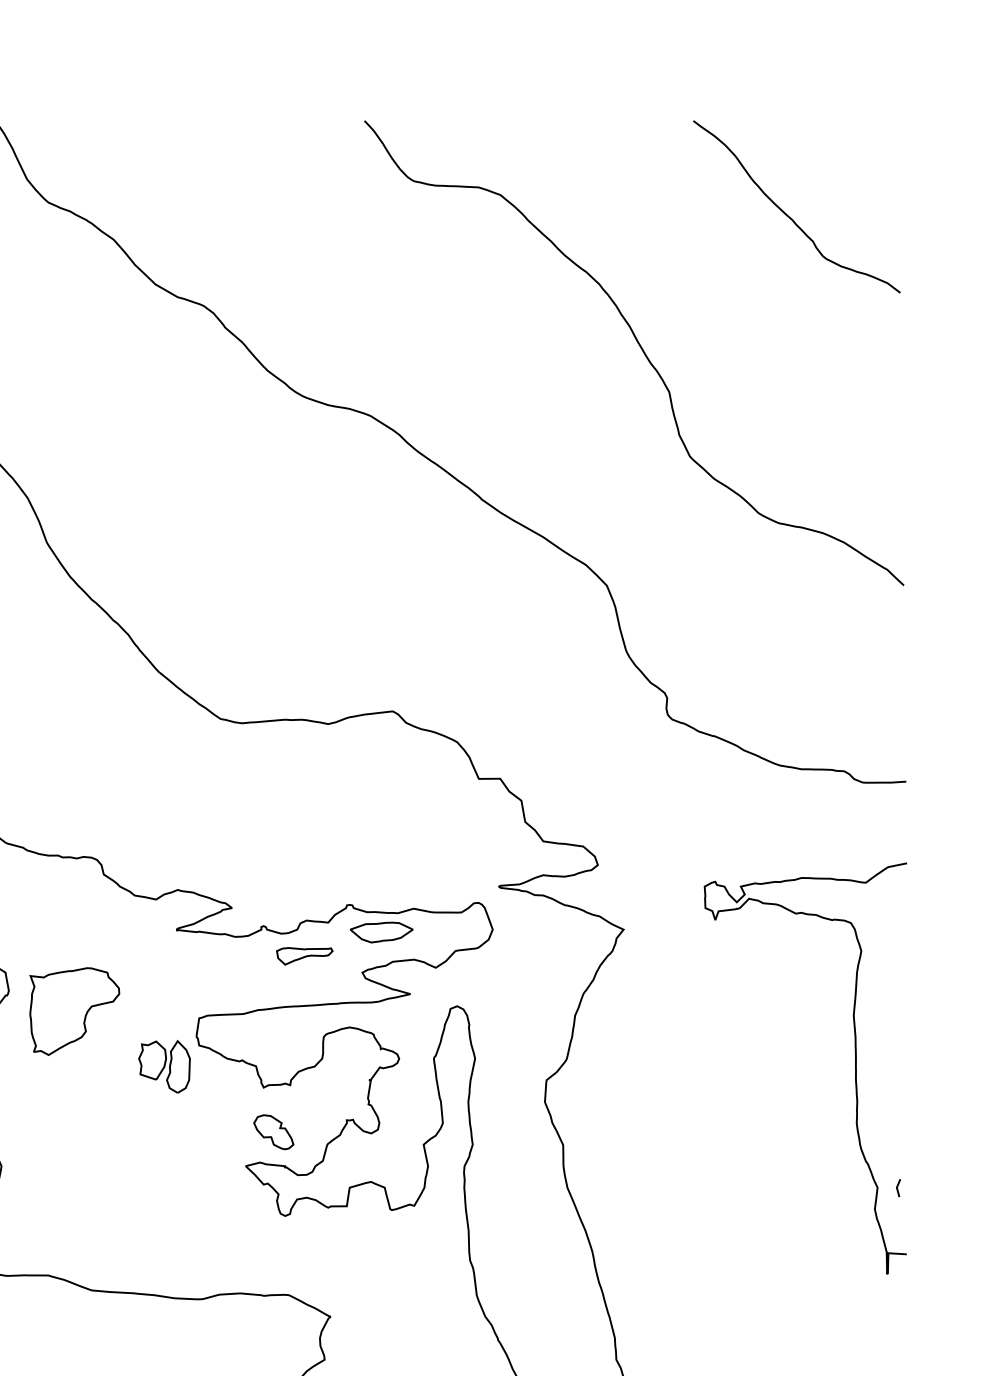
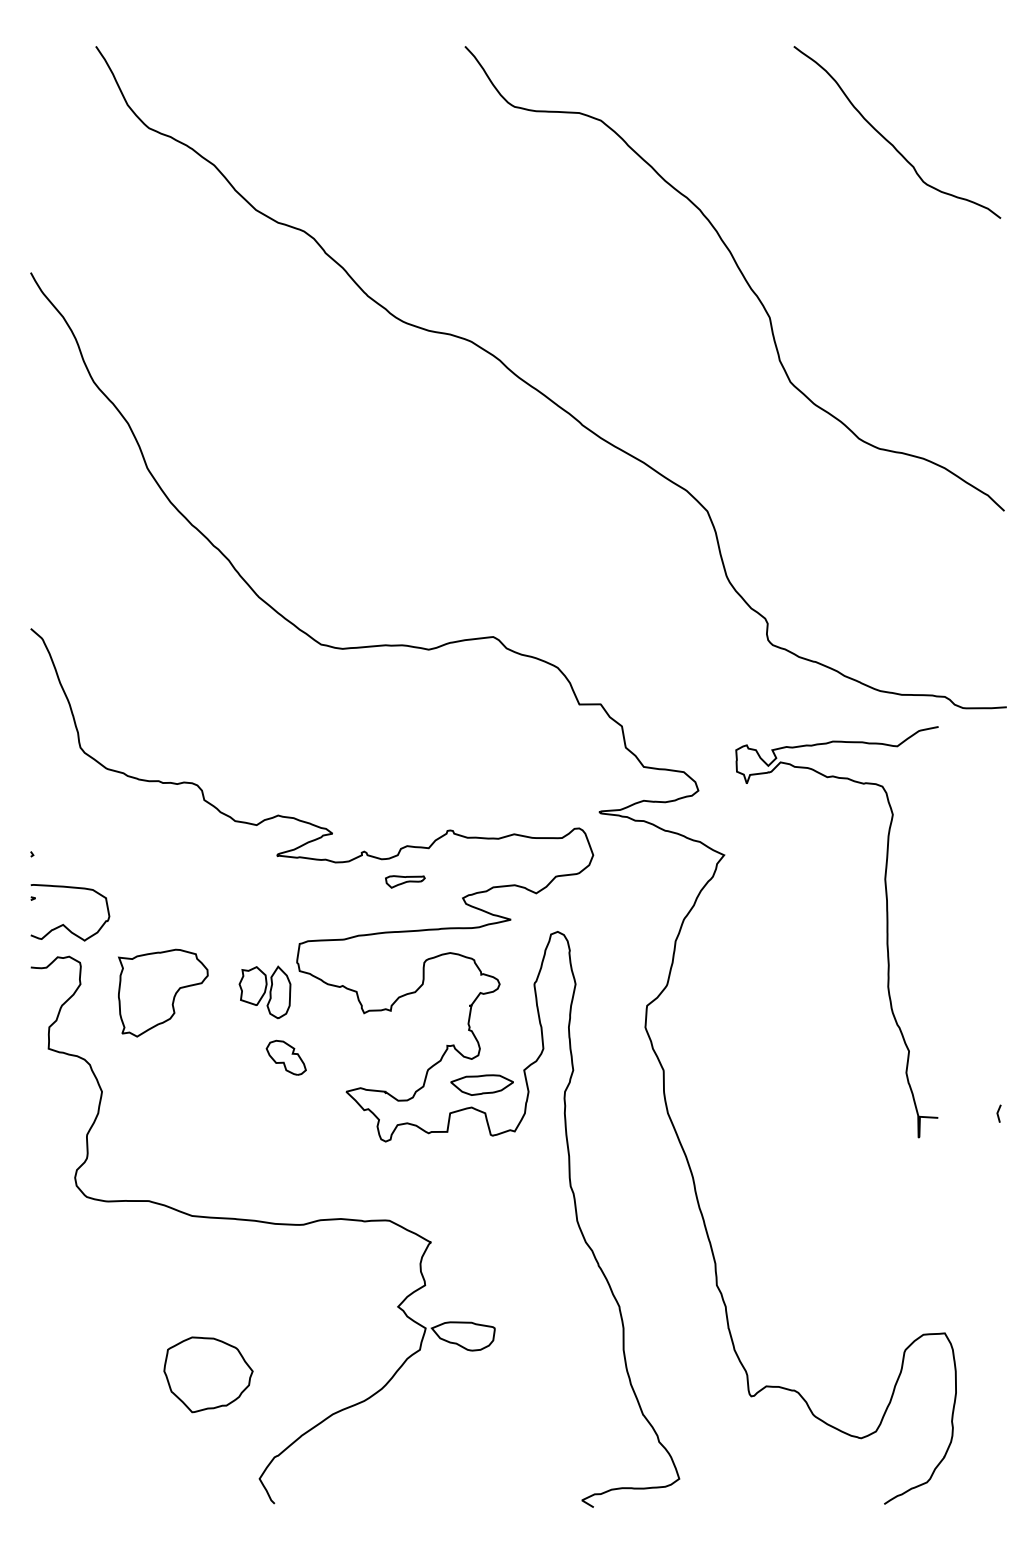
part: (380, 931) -> (481, 1084), moved
part: (304, 955) -> (405, 881), size x0.7
part: (74, 1010) -> (163, 992), moved
curve: (854, 1068) -> (886, 932), moved
part: (272, 1131) -> (285, 1057), moved

